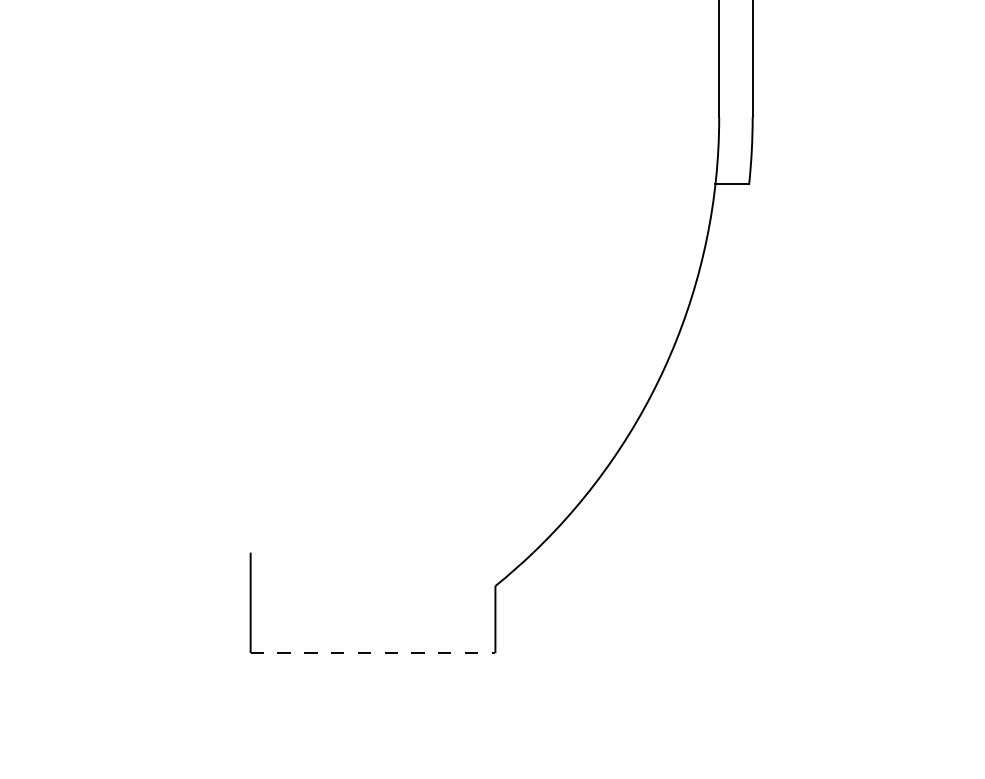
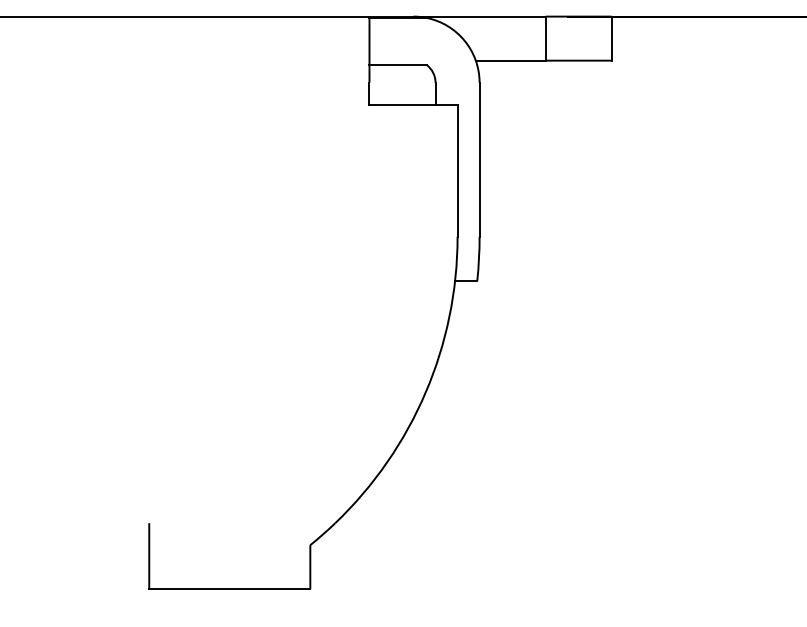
line: (372, 653) -> (229, 589), dashed -> solid

